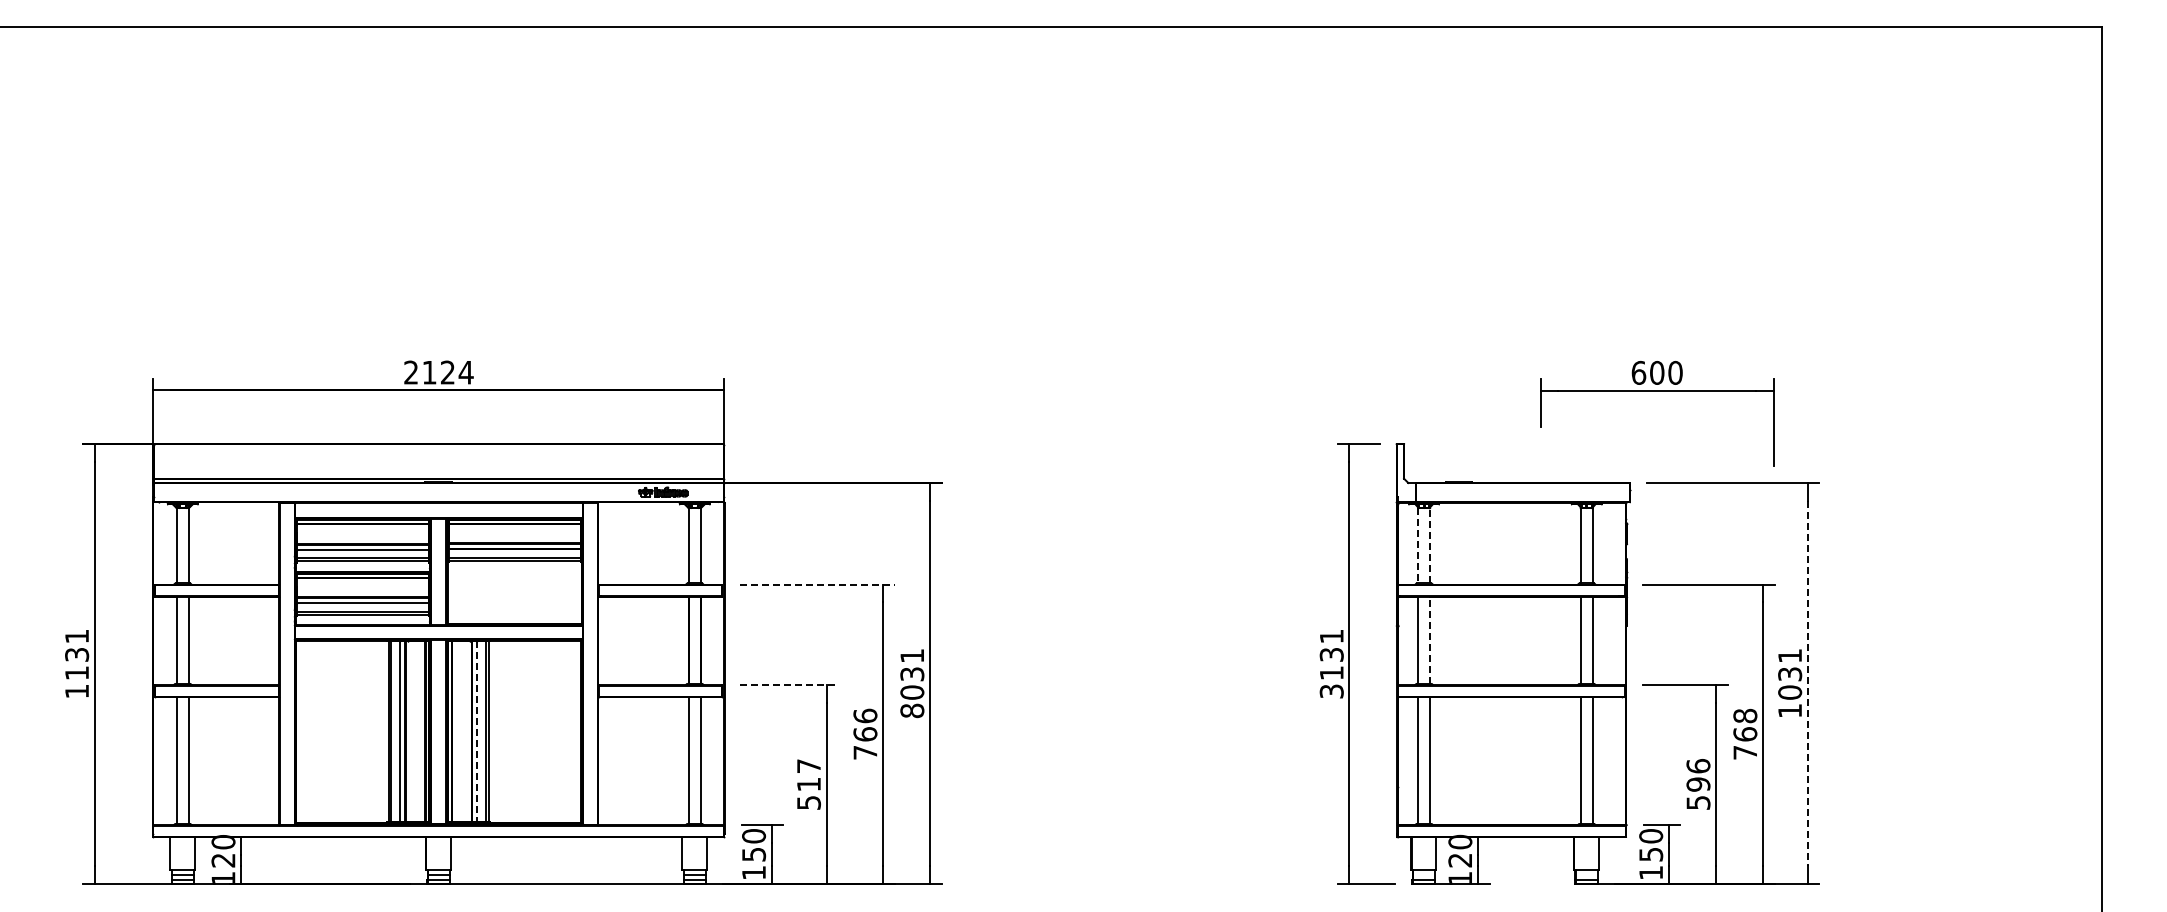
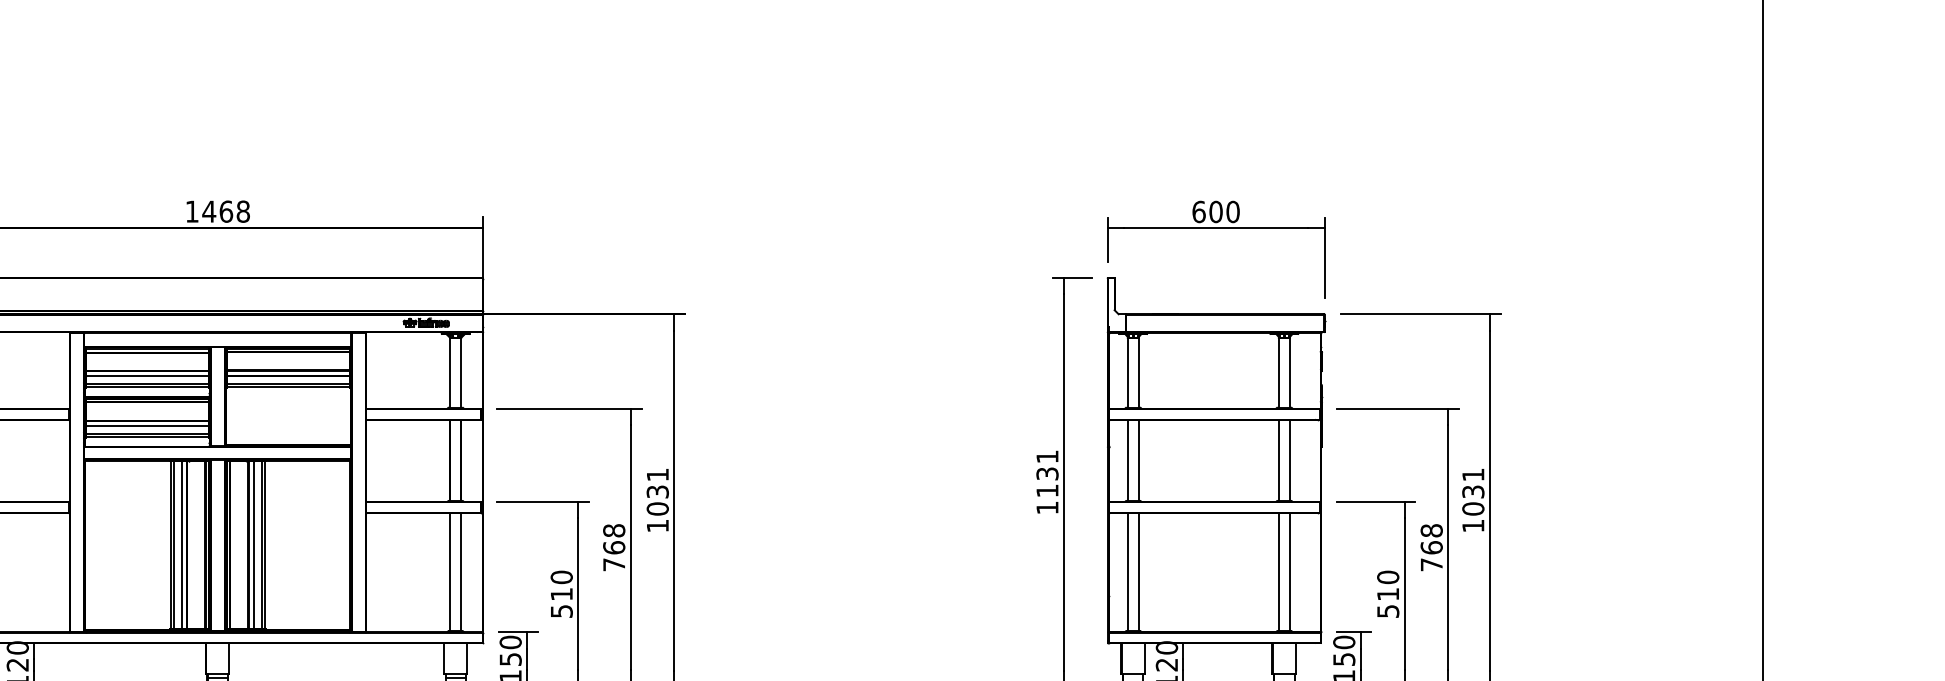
text: (438, 372) -> (217, 211), 2124 -> 1468
part: (1657, 391) -> (1216, 229), moved
line: (1418, 545) -> (1128, 372), dashed -> solid
line: (1429, 545) -> (1138, 372), dashed -> solid
line: (817, 584) -> (569, 408), dashed -> solid
line: (1429, 640) -> (1138, 460), dashed -> solid
line: (1807, 683) -> (1489, 500), dashed -> solid
line: (789, 685) -> (543, 502), dashed -> solid
text: (1331, 691) -> (1047, 507), 3131 -> 1131
text: (912, 710) -> (657, 525), 8031 -> 1031
text: (865, 715) -> (614, 530), 766 -> 768
line: (477, 732) -> (253, 546), dashed -> solid
text: (808, 766) -> (561, 577), 517 -> 510
text: (1698, 775) -> (1388, 586), 596 -> 510

